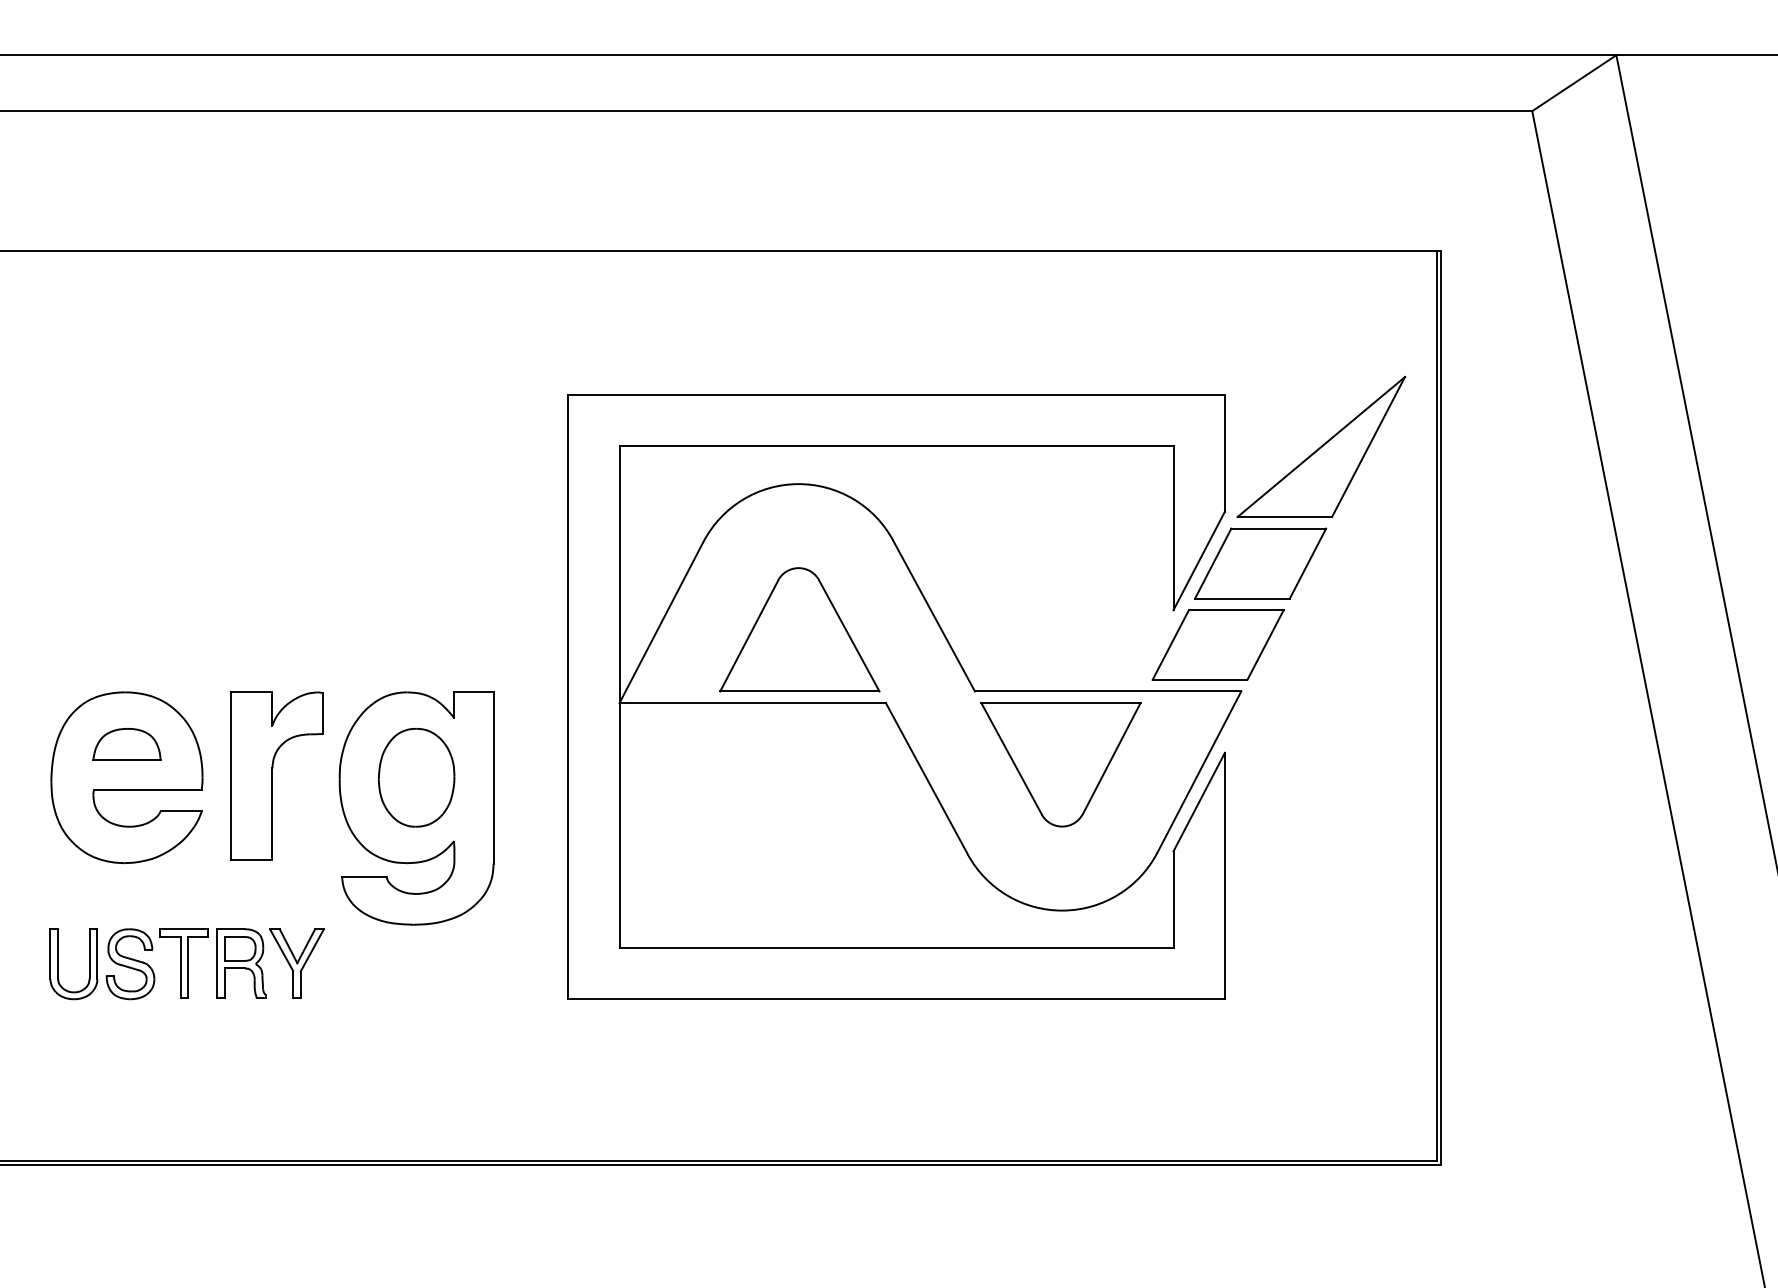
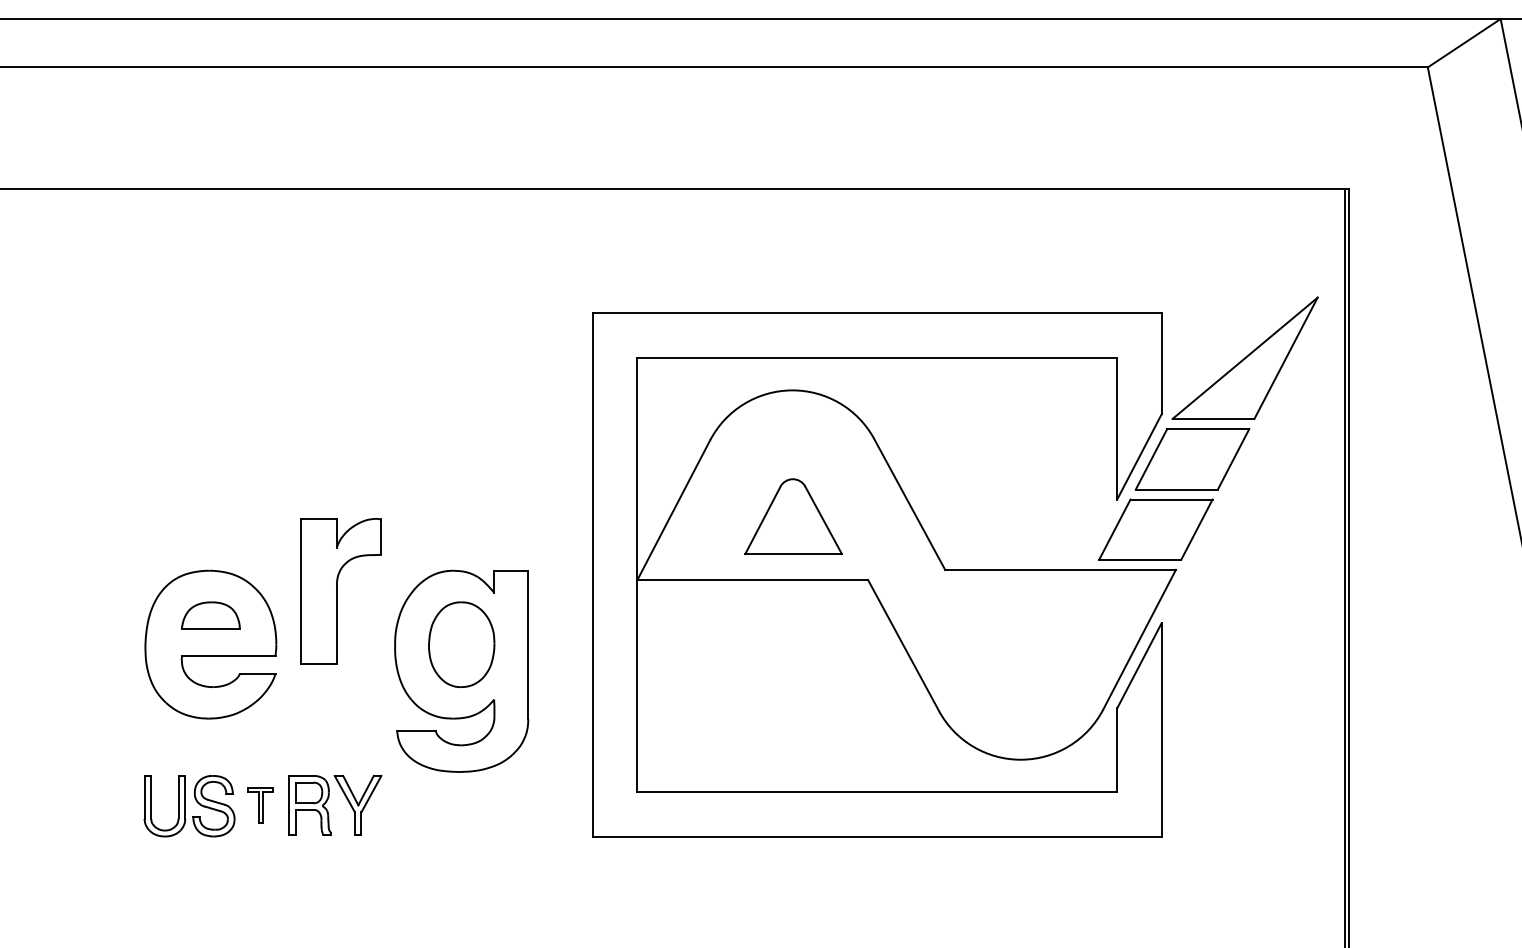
part: (799, 629) -> (793, 516), size x0.7
part: (1060, 764) -> (1019, 633), removed
part: (276, 775) -> (340, 590), moved
part: (183, 963) -> (259, 805), size x0.6

